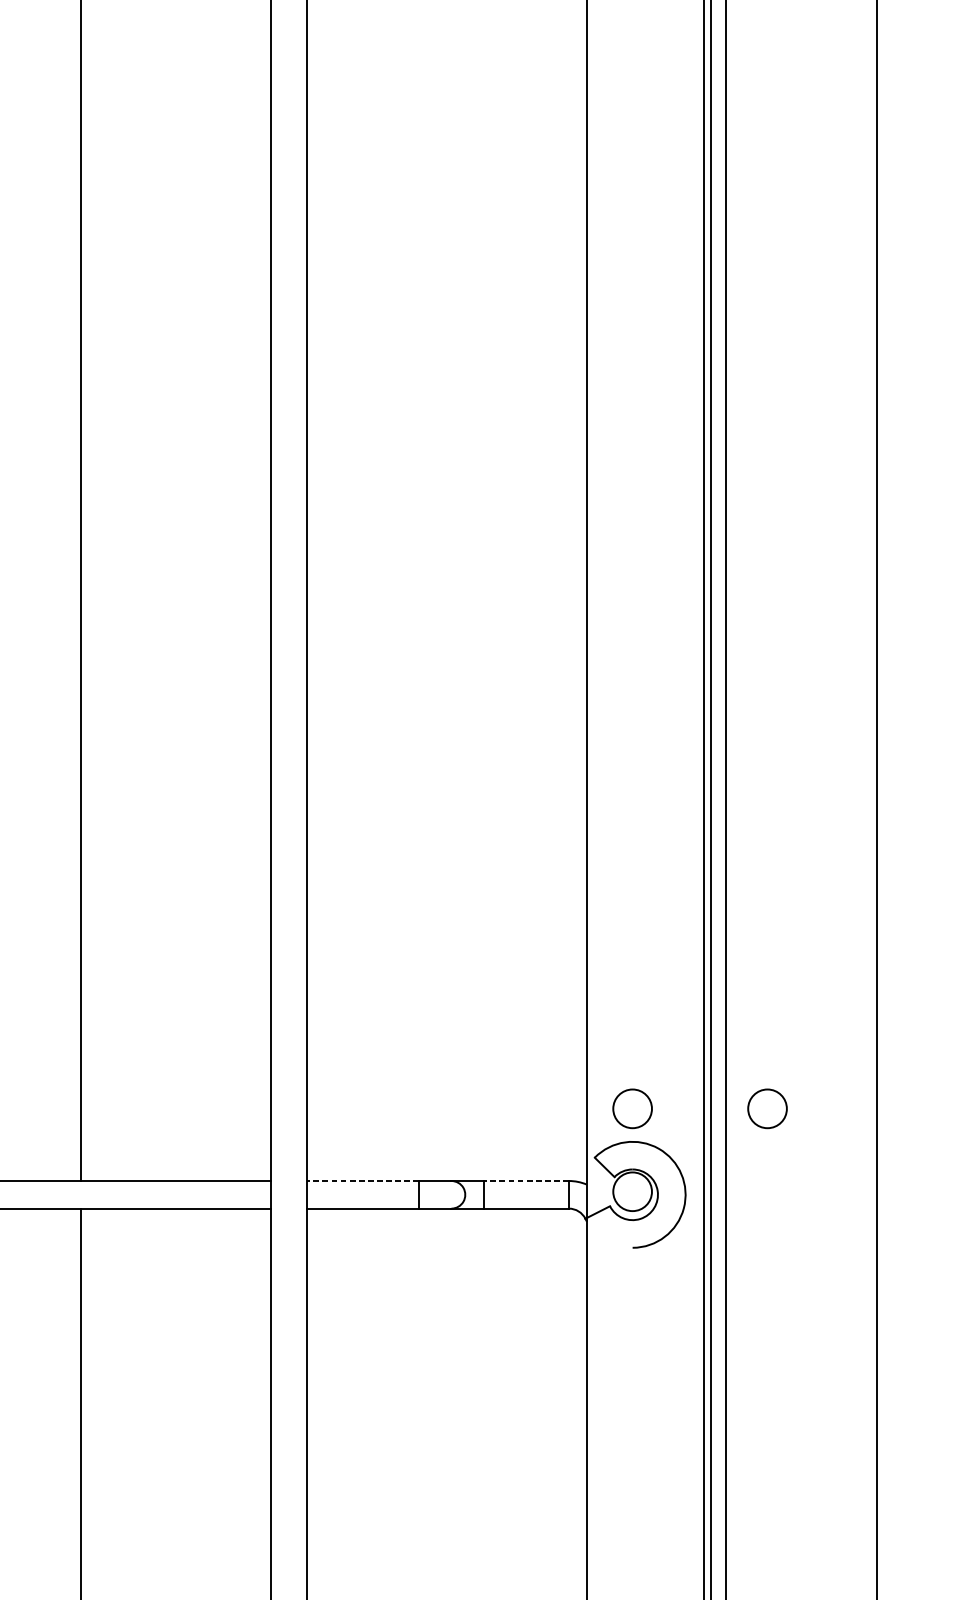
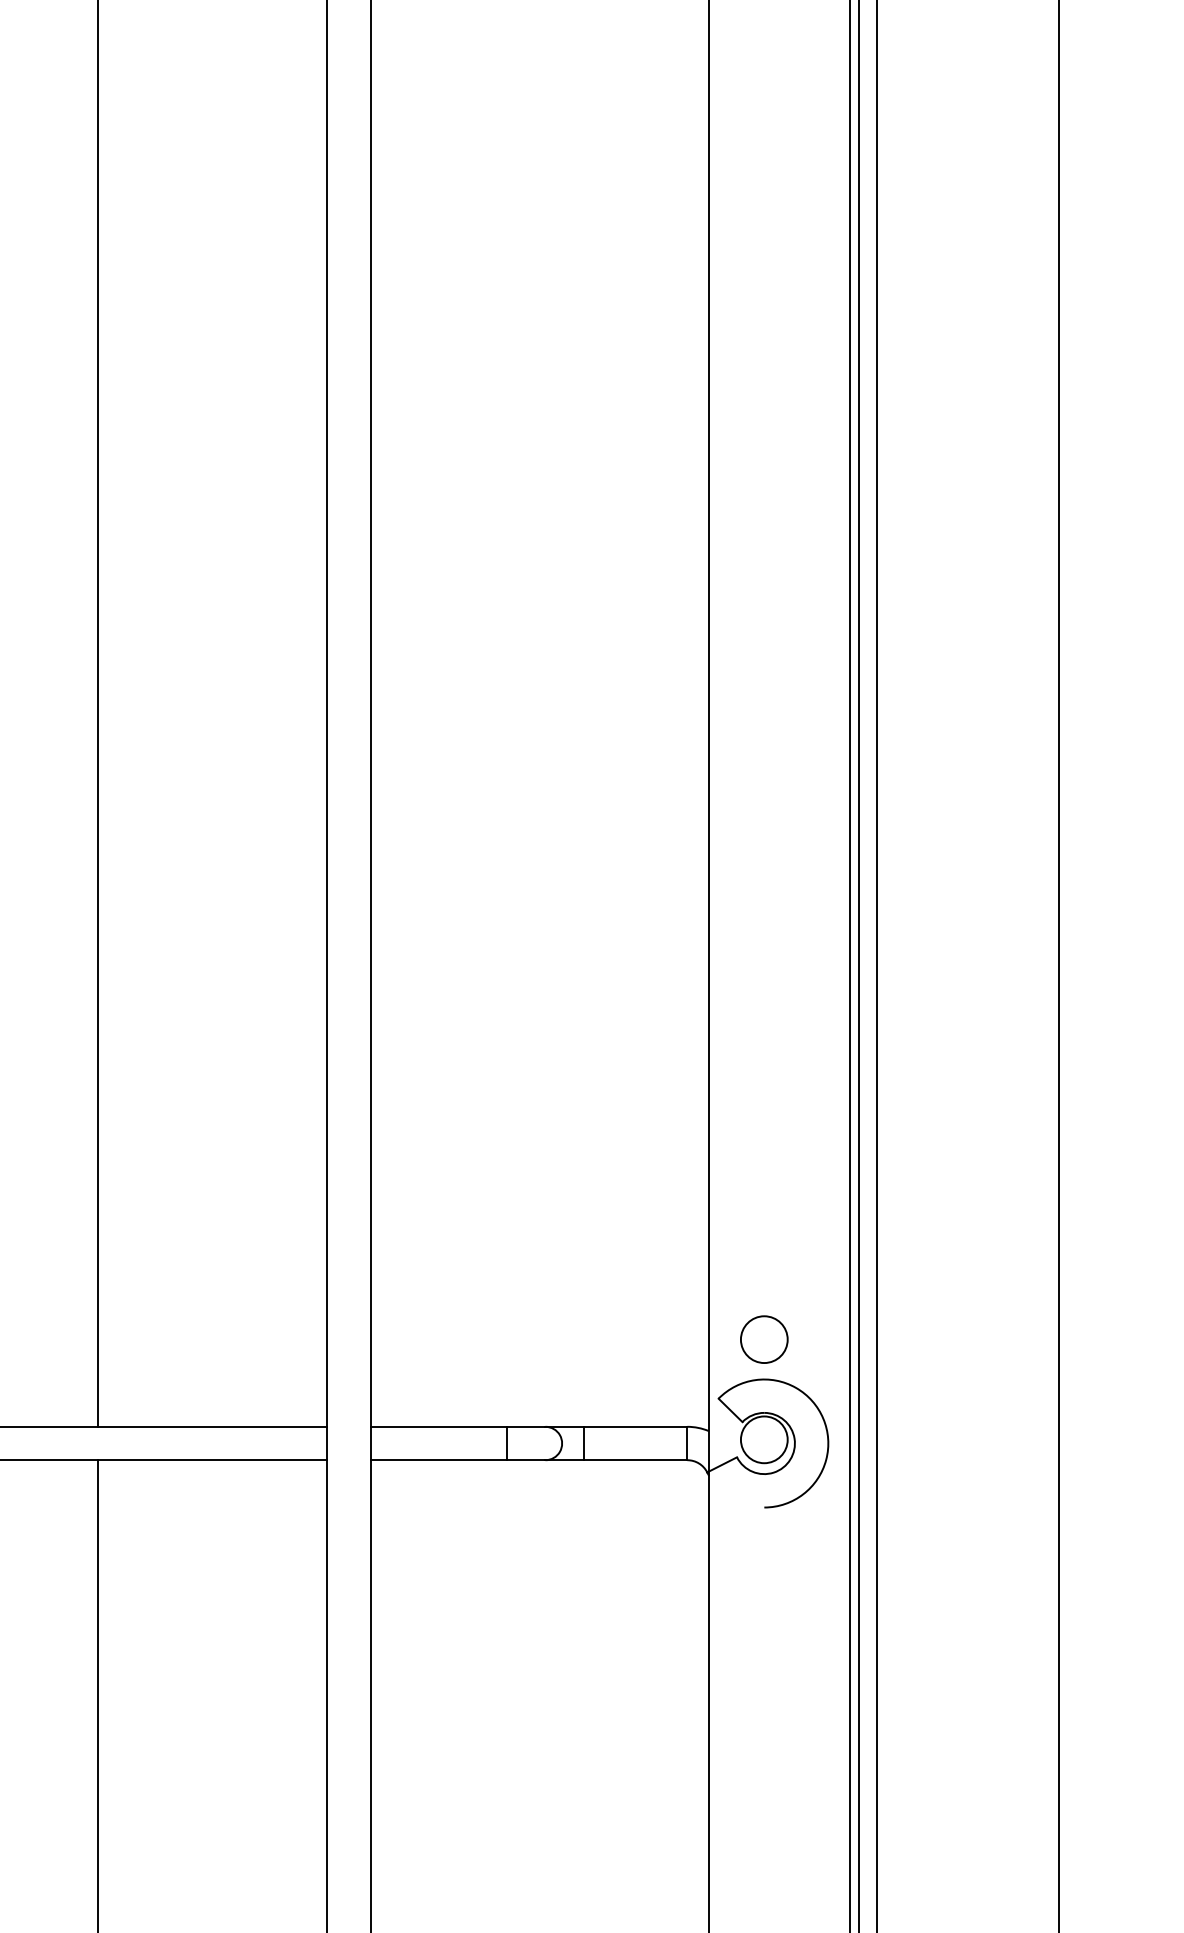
circle: (767, 1108) -> (927, 1339), removed
line: (362, 1180) -> (438, 1426), dashed -> solid
line: (526, 1180) -> (635, 1426), dashed -> solid

